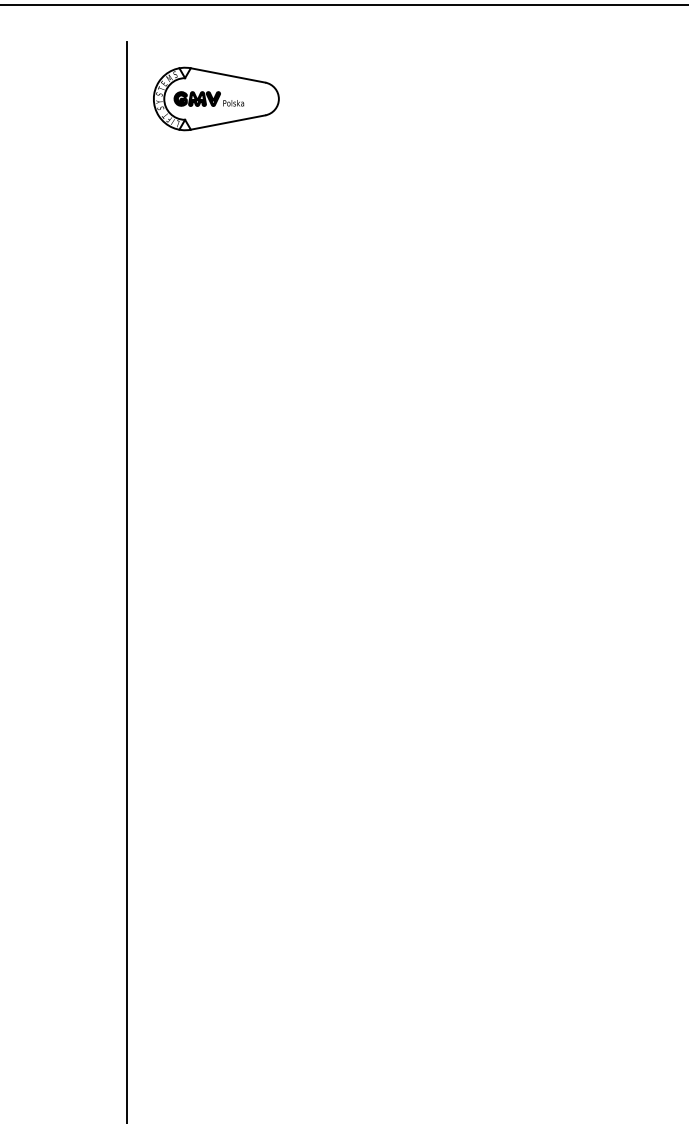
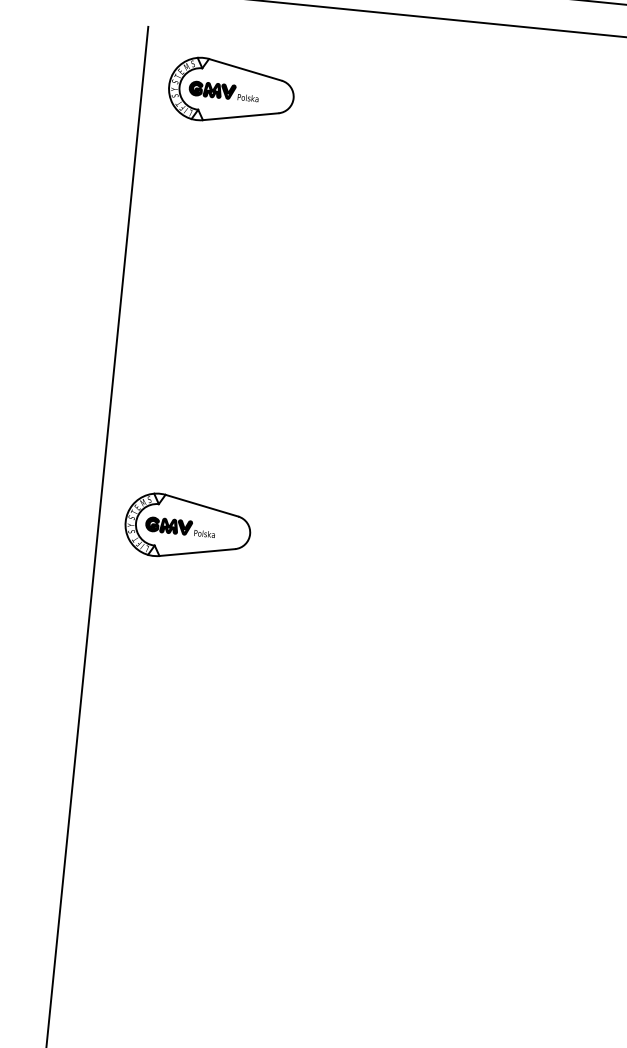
part: (216, 536) -> (188, 527), added

